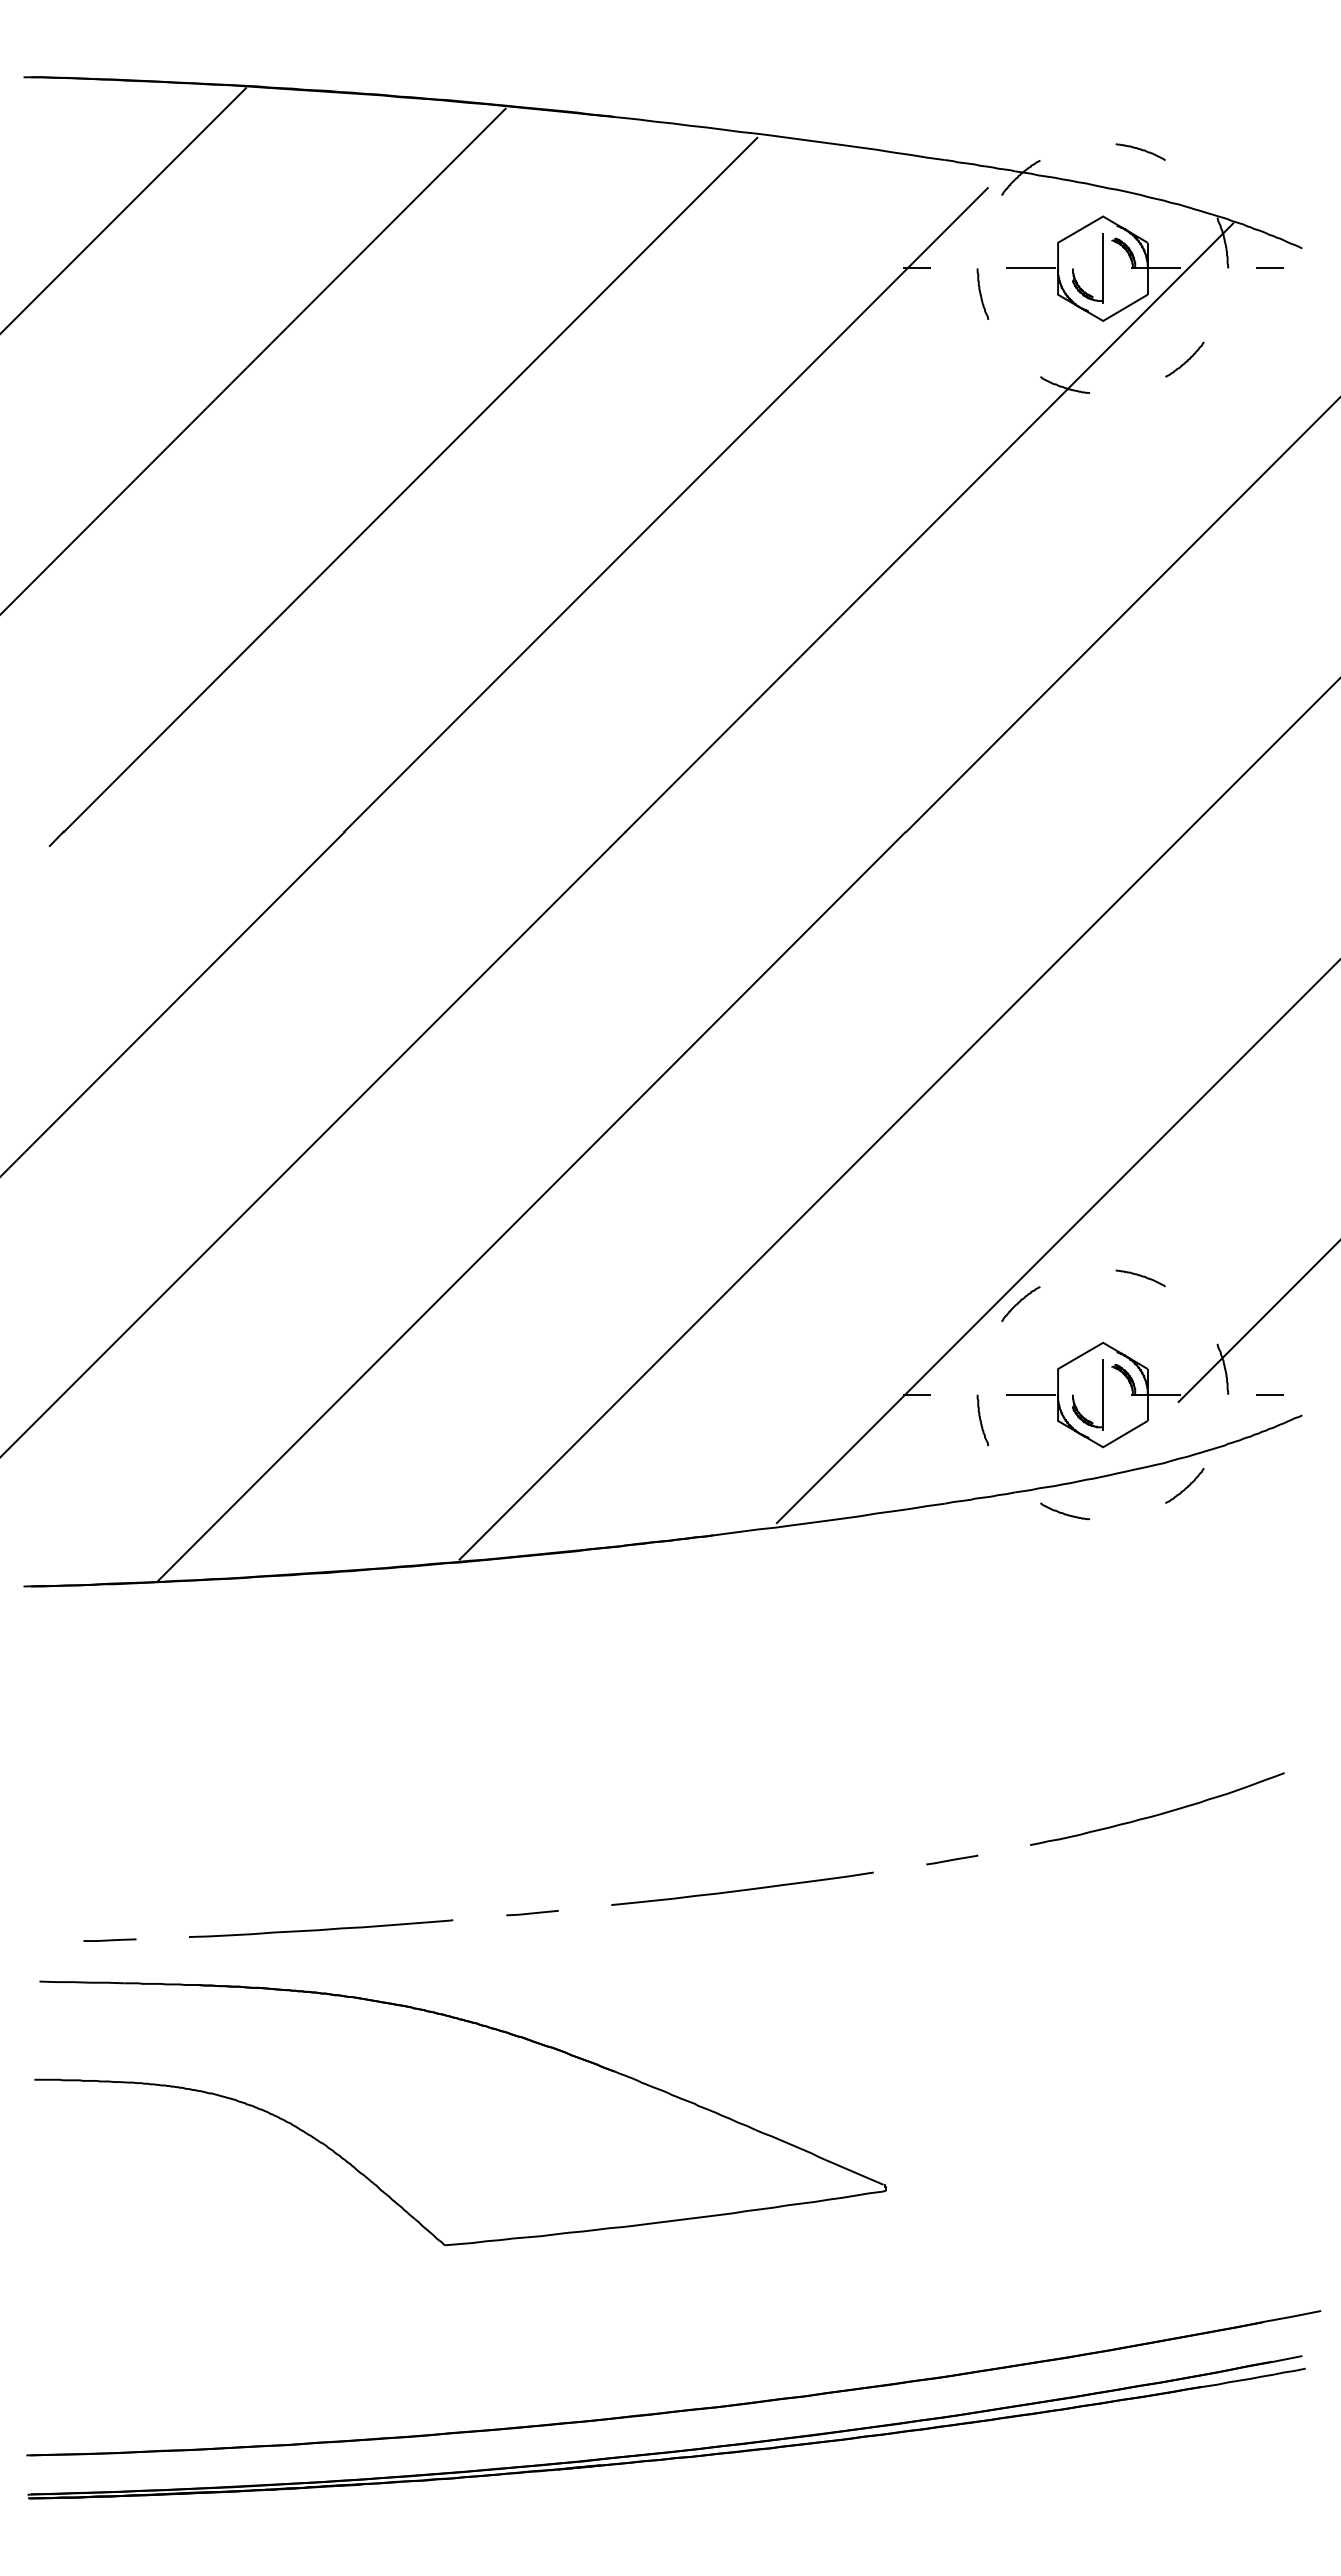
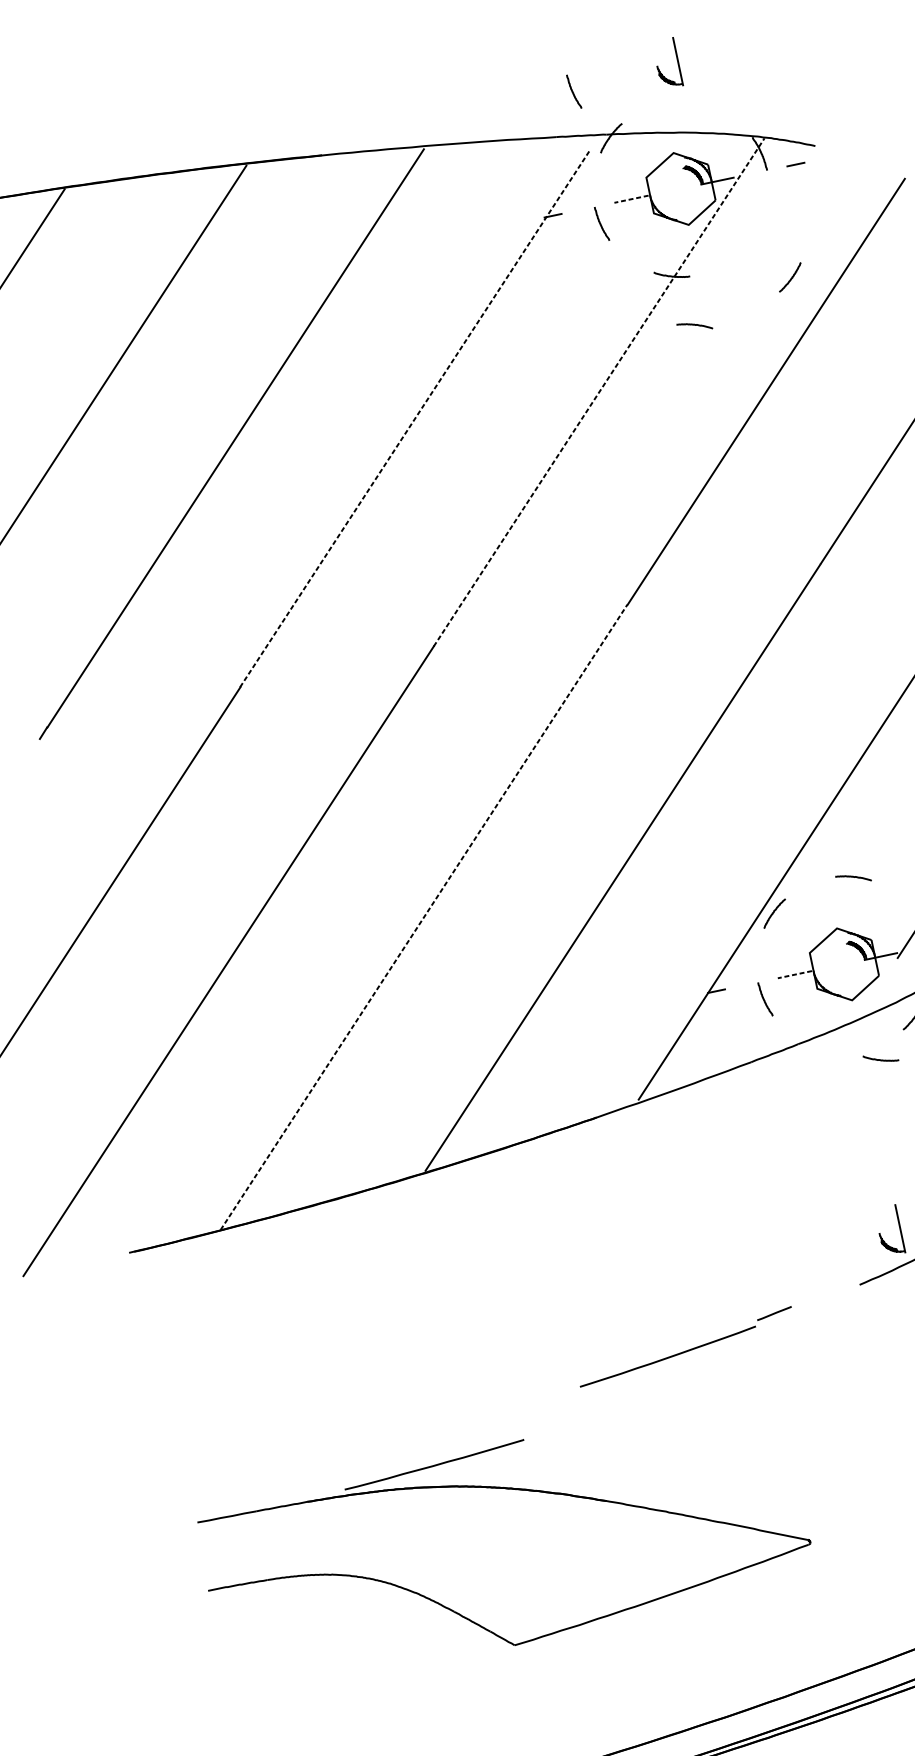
curve: (981, 101) -> (573, 91), added
curve: (1140, 150) -> (694, 325), moved
line: (1031, 268) -> (631, 199), solid -> dashed
part: (1074, 273) -> (659, 69), moved
curve: (1186, 360) -> (791, 277), moved
line: (666, 509) -> (415, 418), solid -> dashed
line: (929, 527) -> (599, 392), solid -> dashed
line: (531, 1206) -> (423, 917), solid -> dashed
line: (1031, 1394) -> (795, 974), solid -> dashed
part: (1074, 1399) -> (881, 1236), moved
curve: (1063, 1512) -> (879, 1059), moved
line: (952, 1859) -> (774, 1313), moved
line: (532, 1913) -> (526, 1404), removed
curve: (321, 1929) -> (434, 1465), moved
line: (109, 1939) -> (239, 1483), removed

